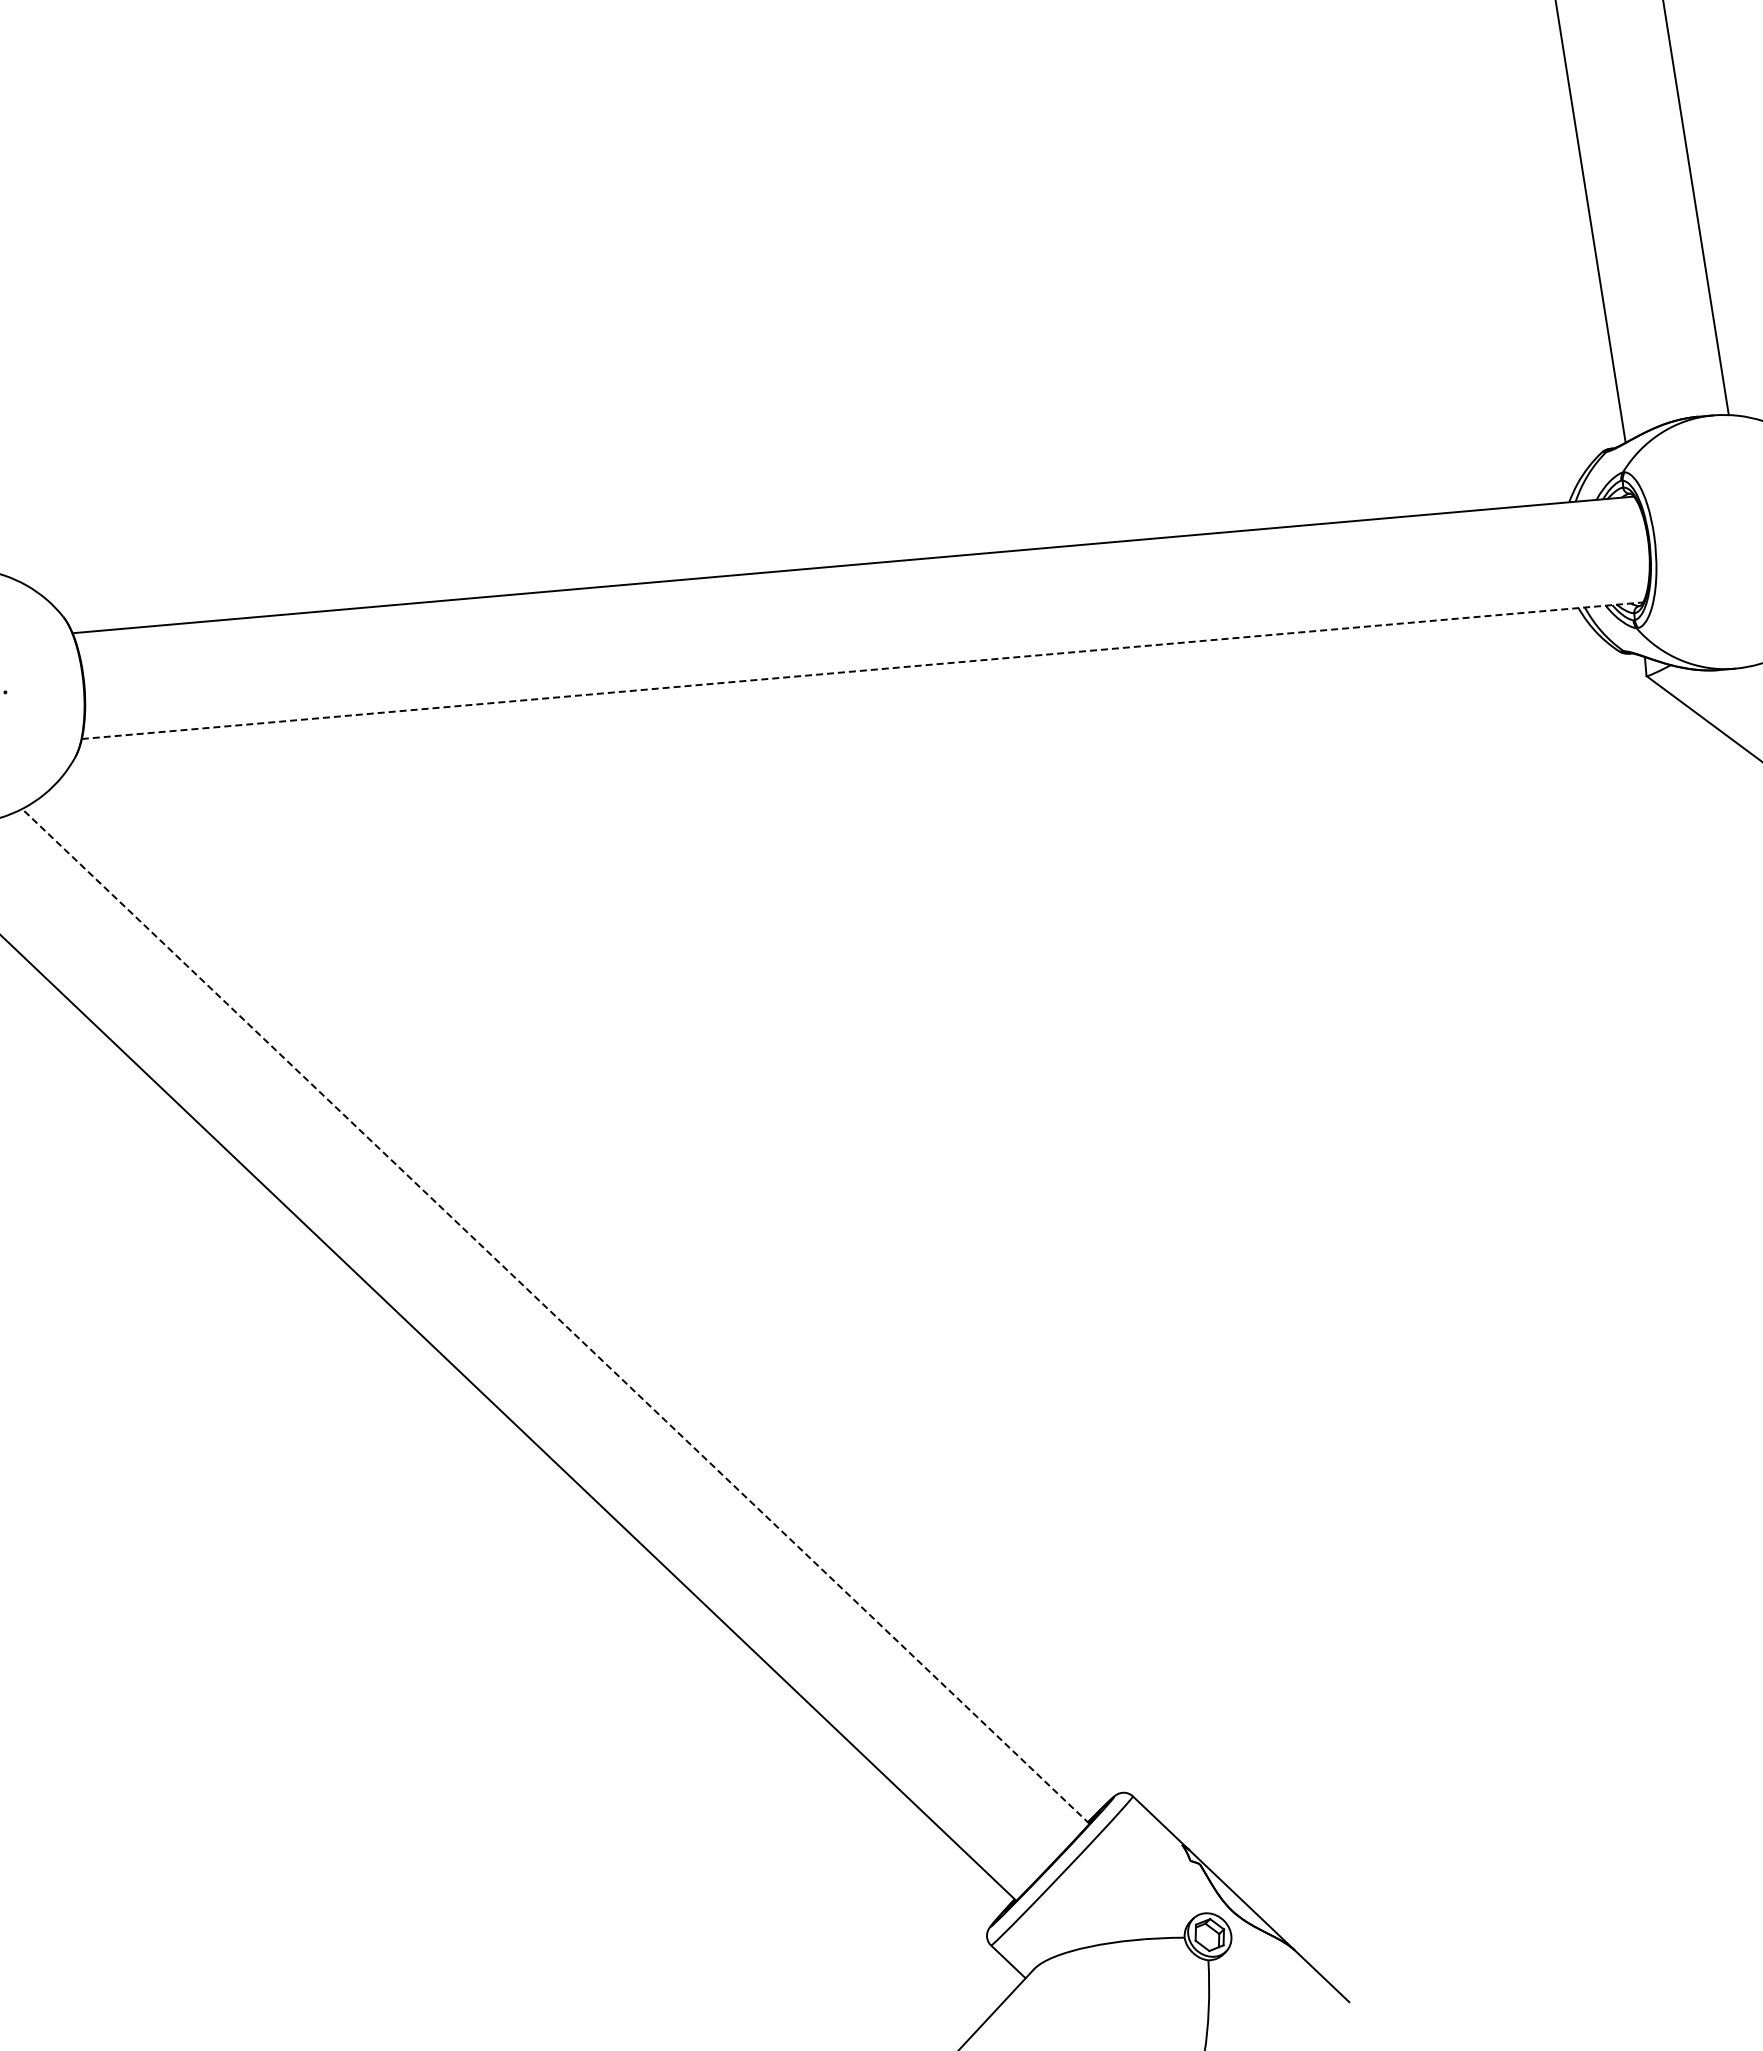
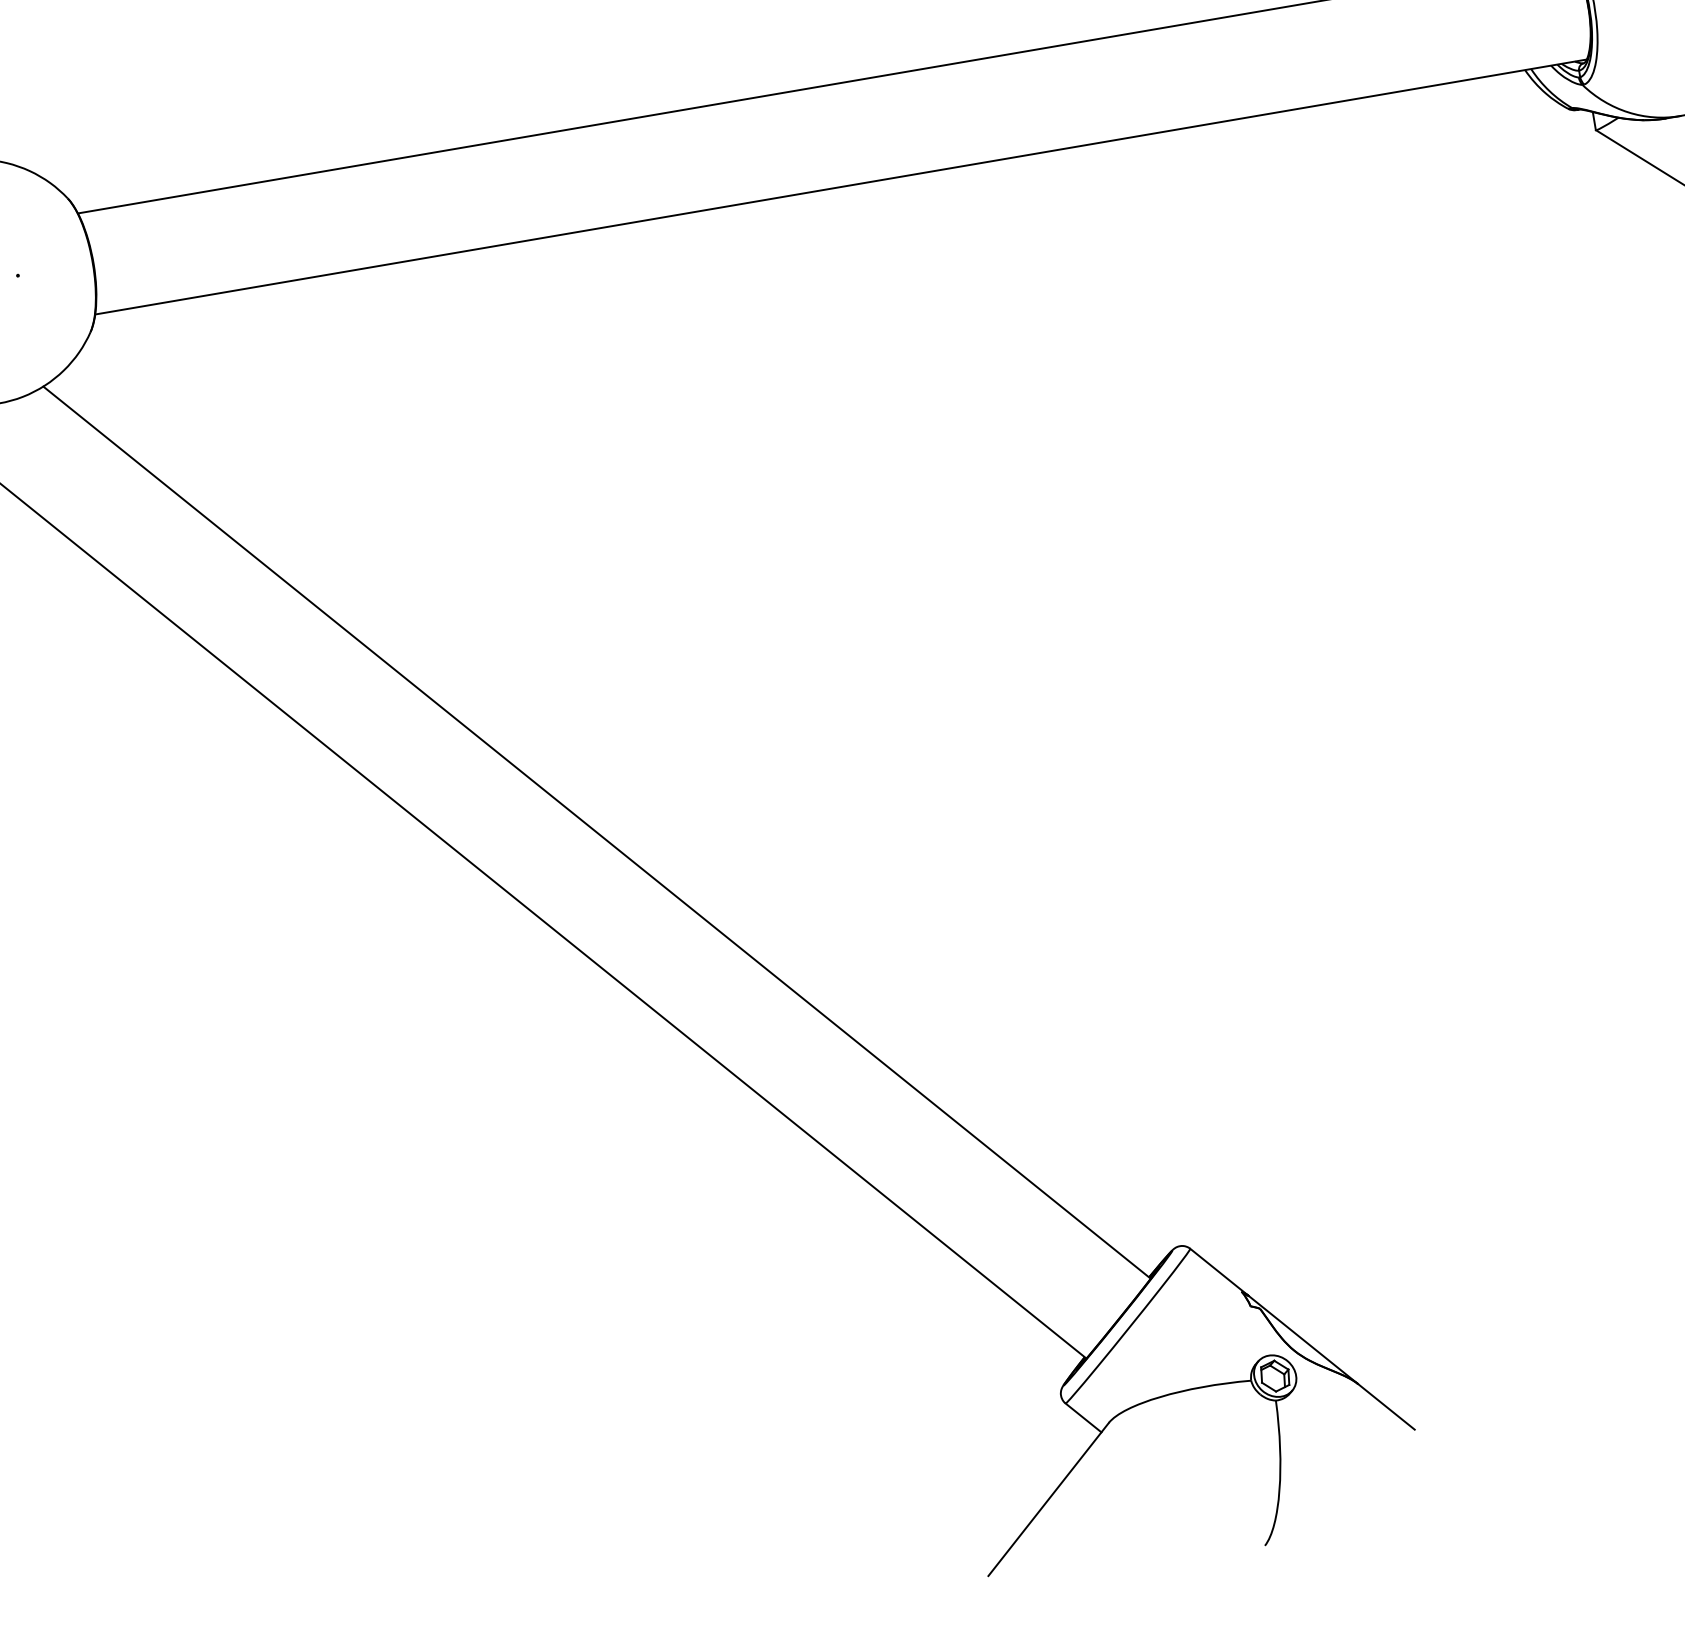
line: (862, 670) -> (840, 186), dashed -> solid
line: (555, 1316) -> (596, 832), dashed -> solid

